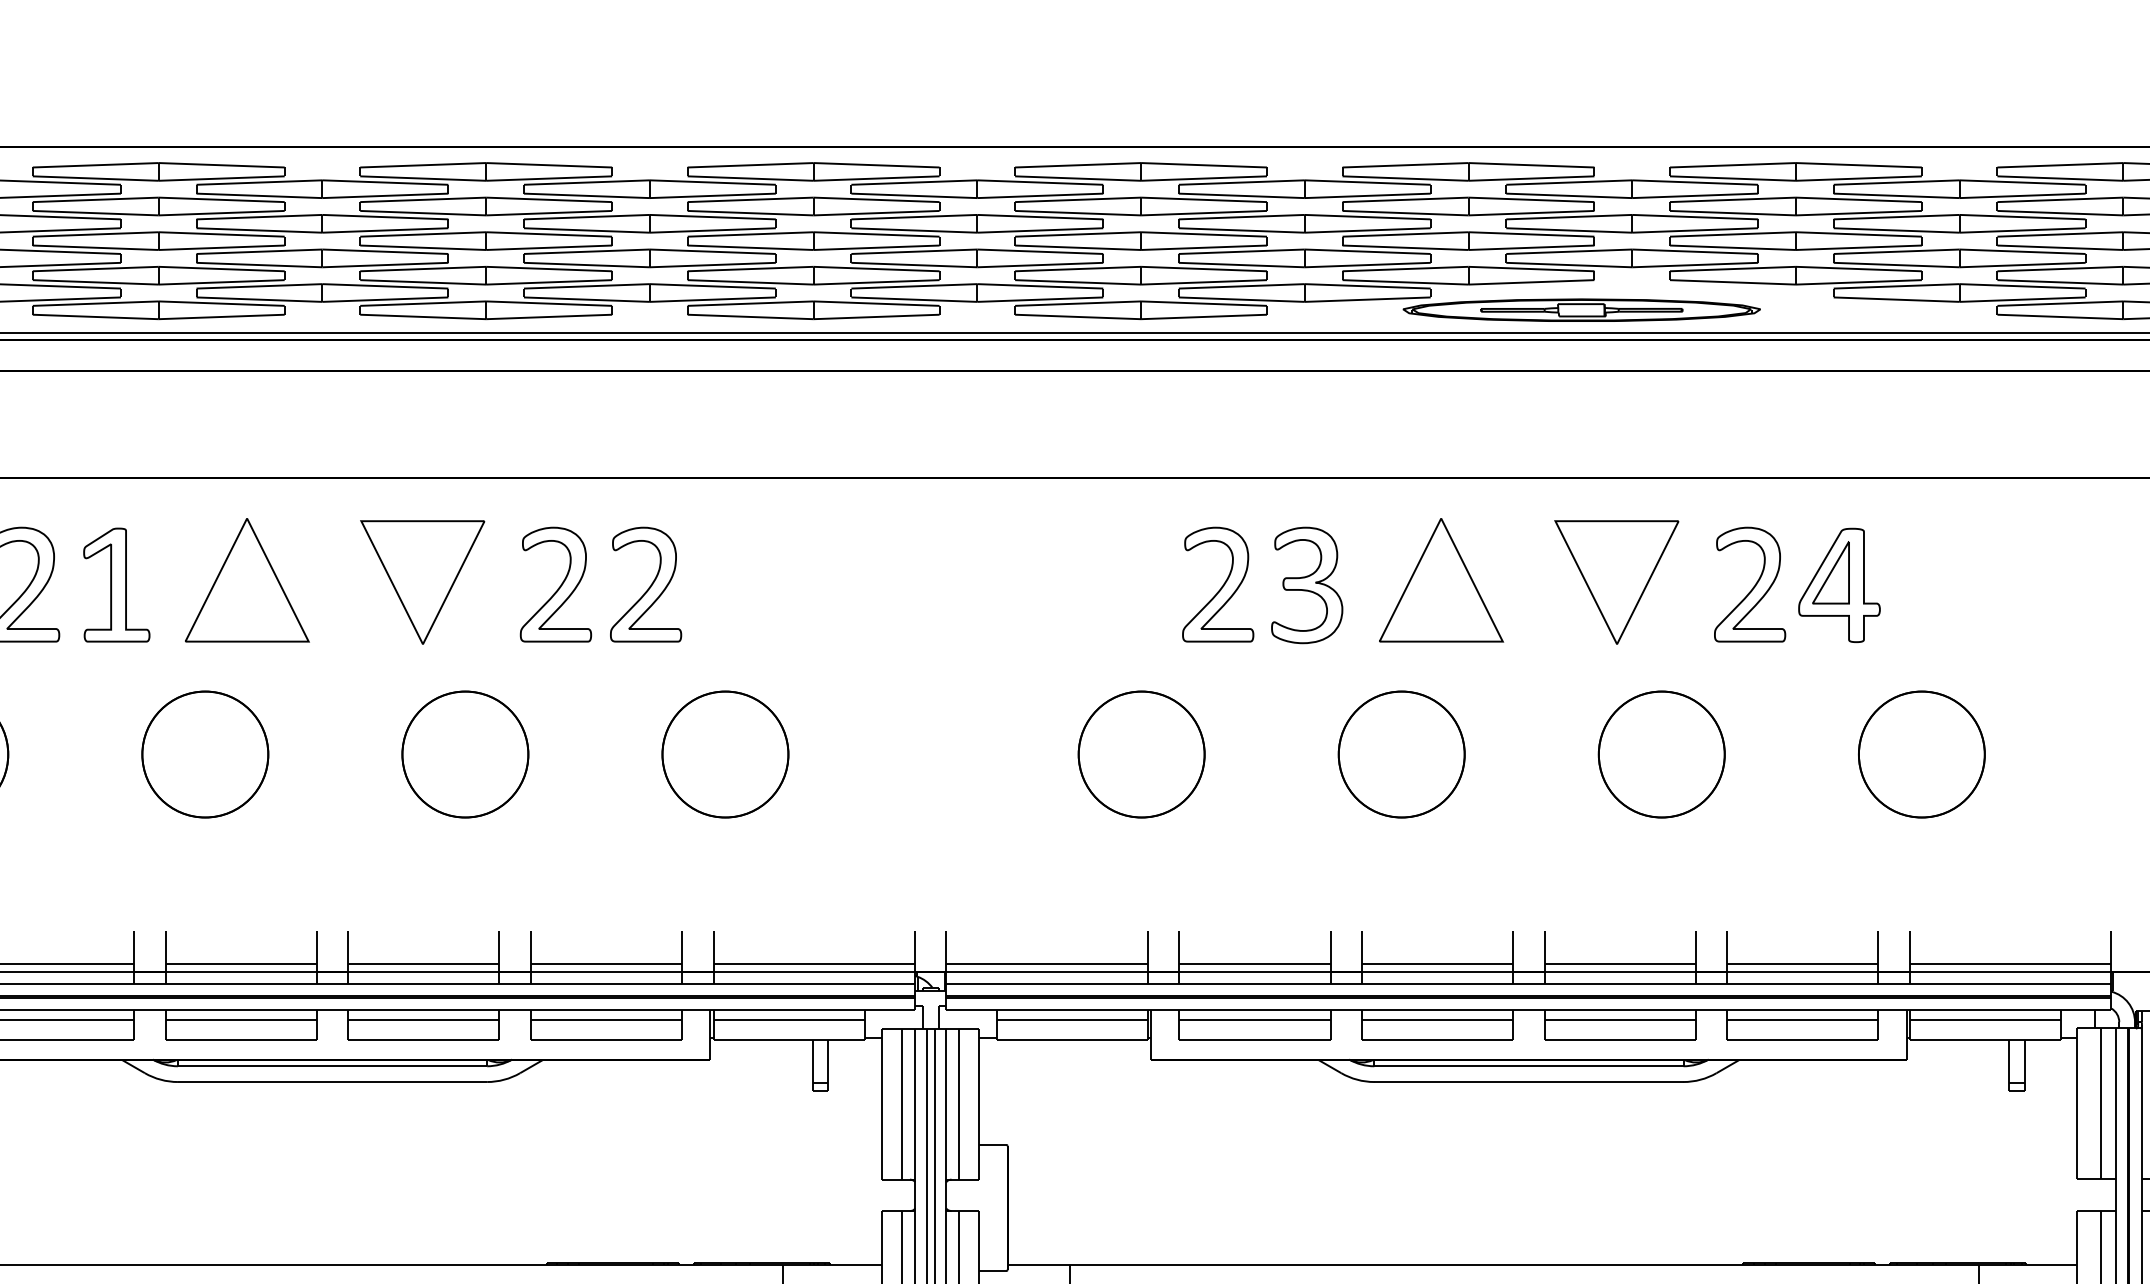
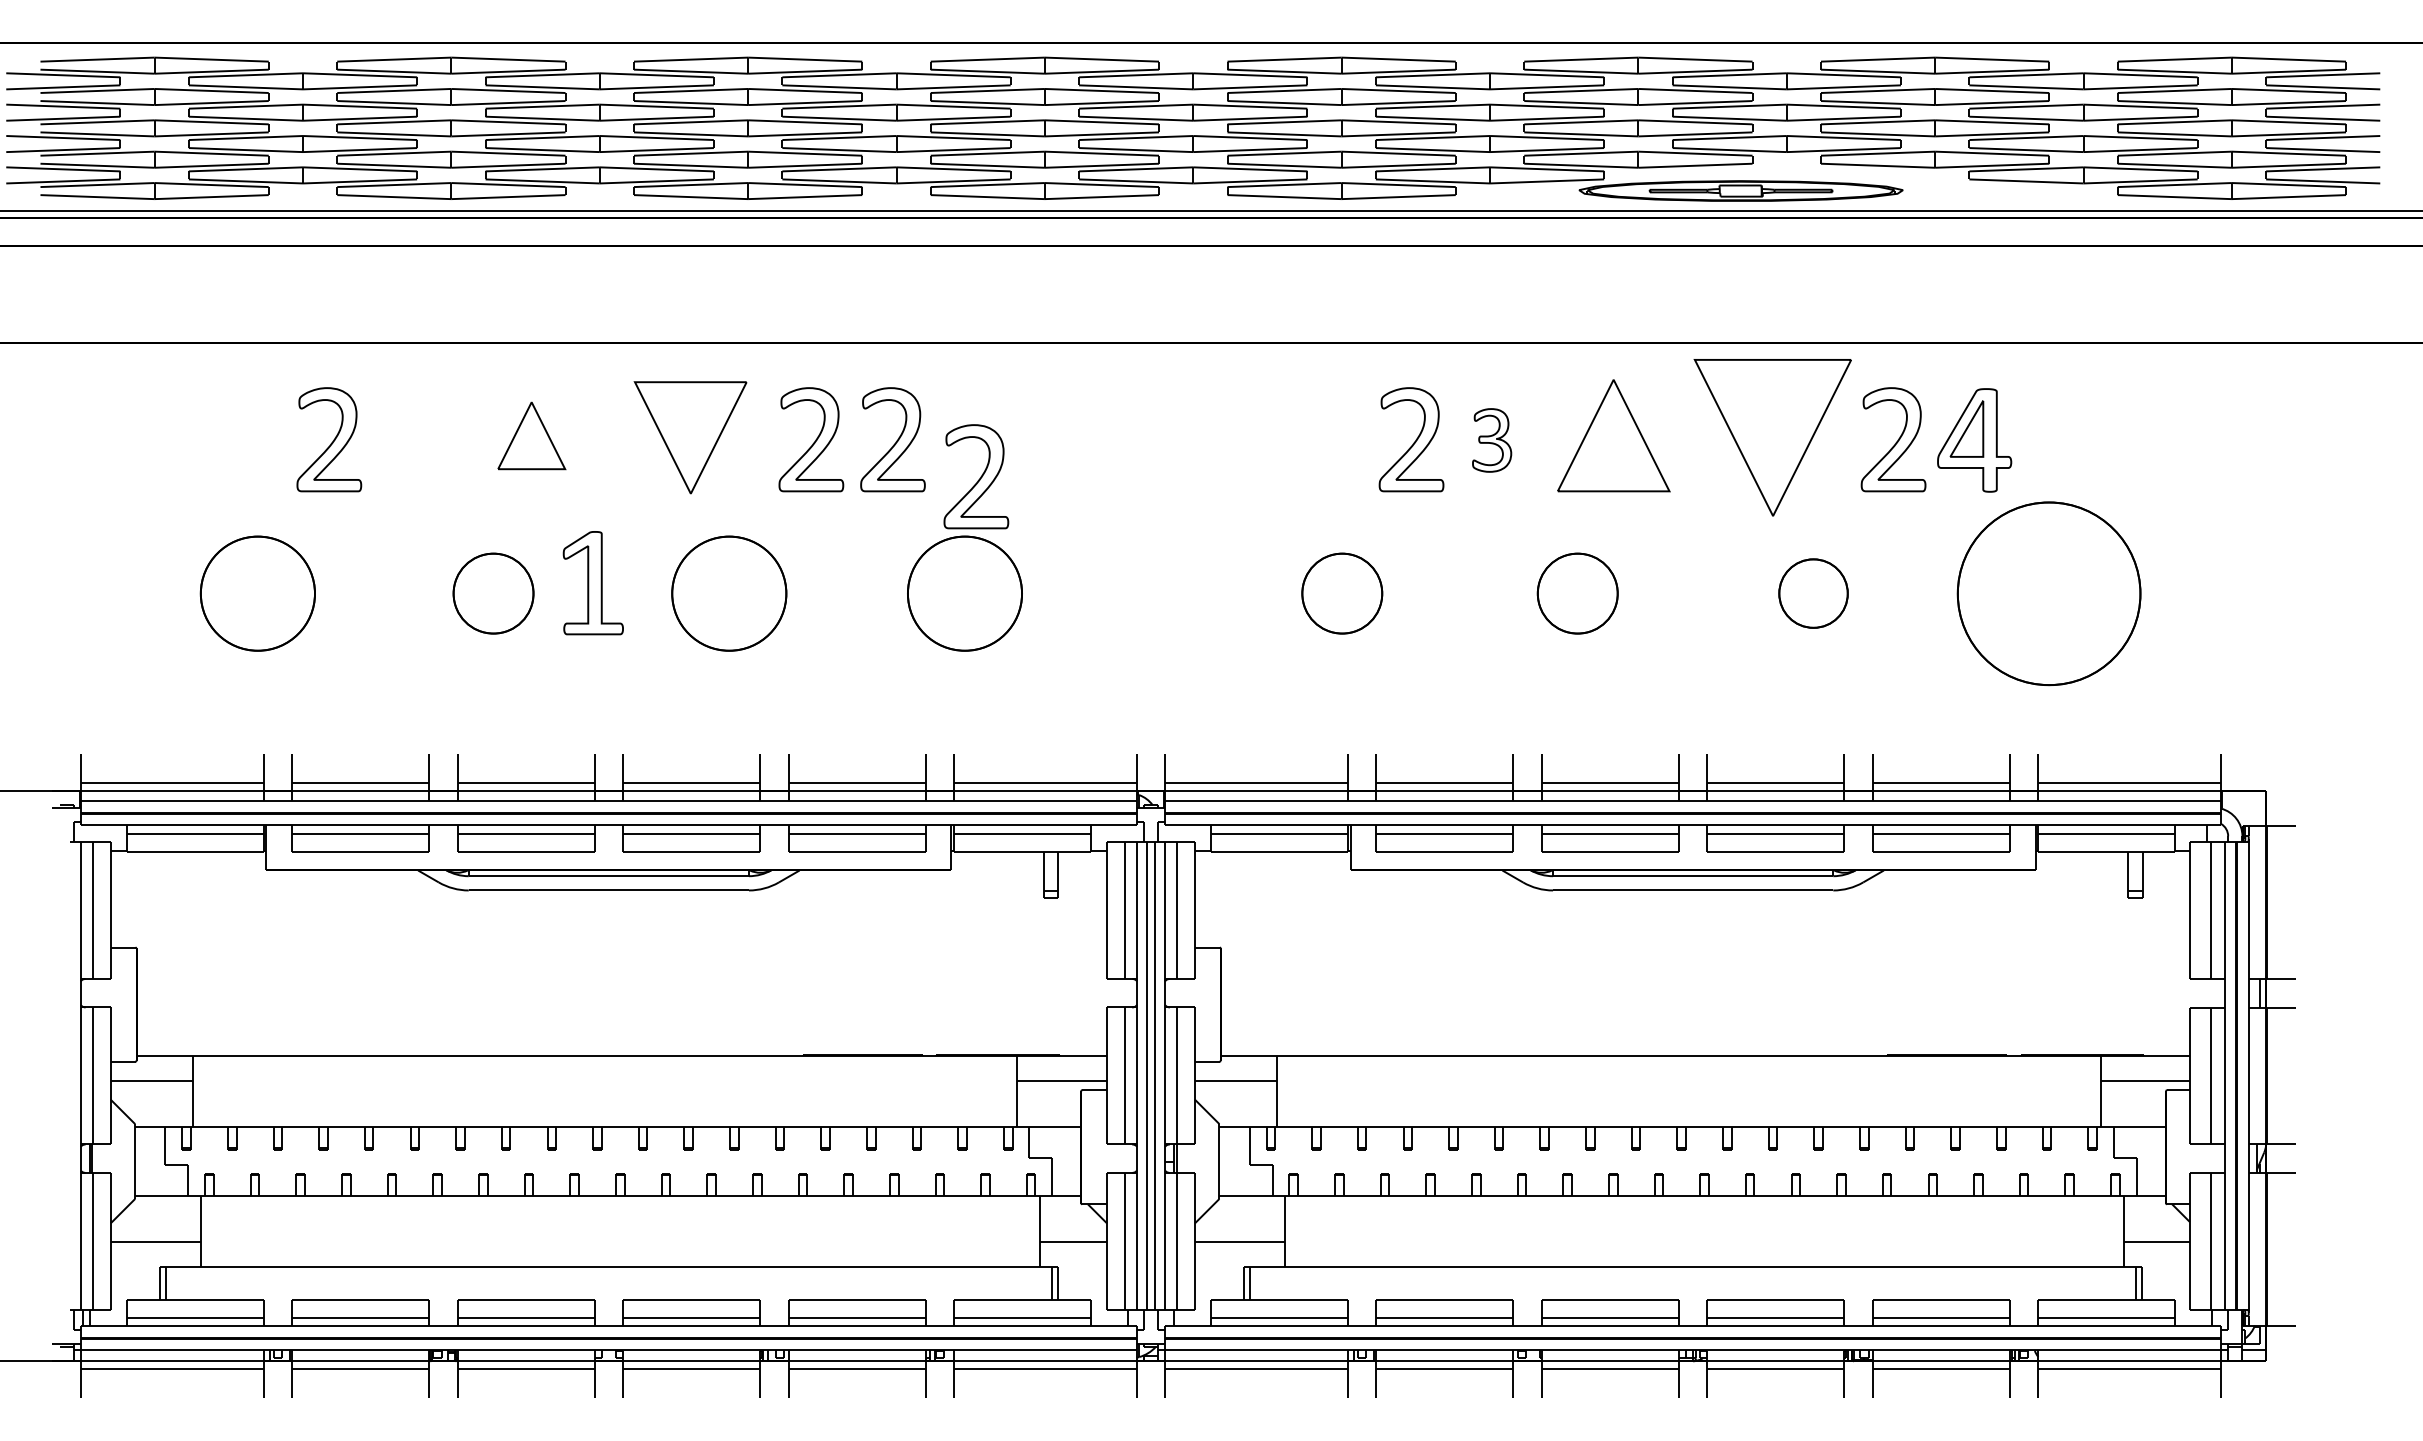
part: (247, 579) -> (531, 435), size x0.6
part: (1616, 582) -> (1772, 437), size x1.4
part: (115, 585) -> (592, 583), moved
part: (1306, 585) -> (1491, 440), size x0.6
part: (738, 625) -> (976, 476), added
part: (205, 754) -> (493, 593), size x0.7
part: (1142, 754) -> (1342, 593), size x0.7
part: (1401, 754) -> (1577, 593), size x0.7
part: (1661, 754) -> (1813, 593), size x0.6
part: (1922, 754) -> (2049, 593), size x1.6

